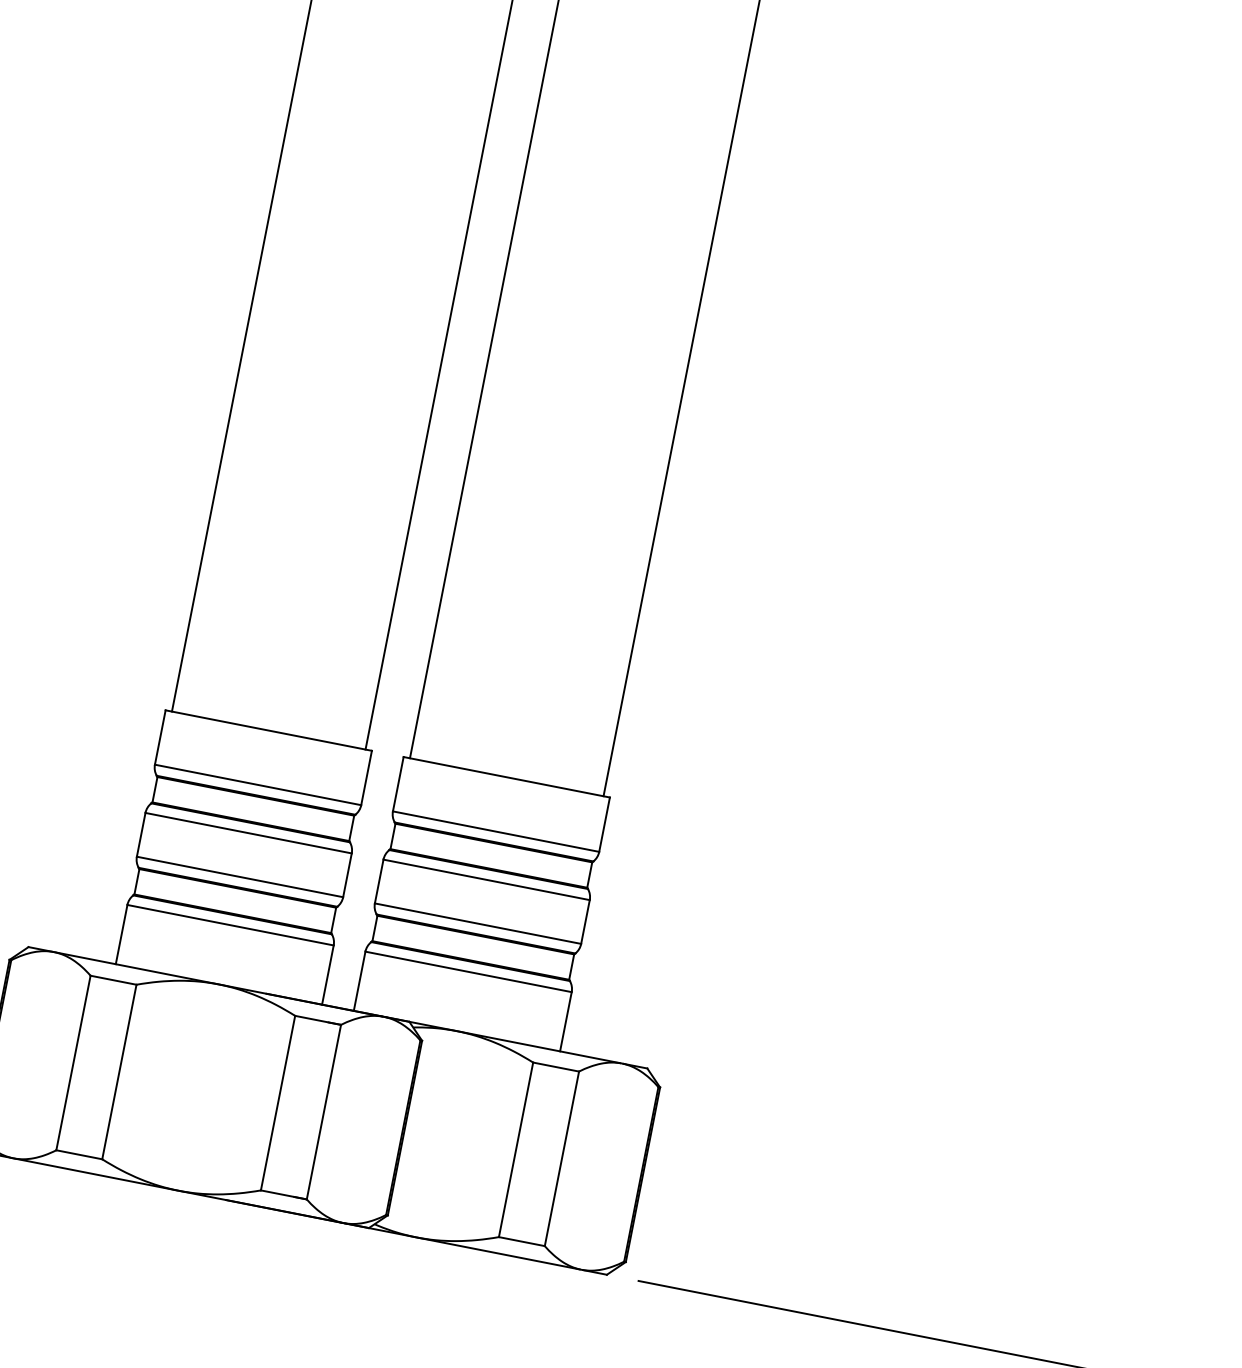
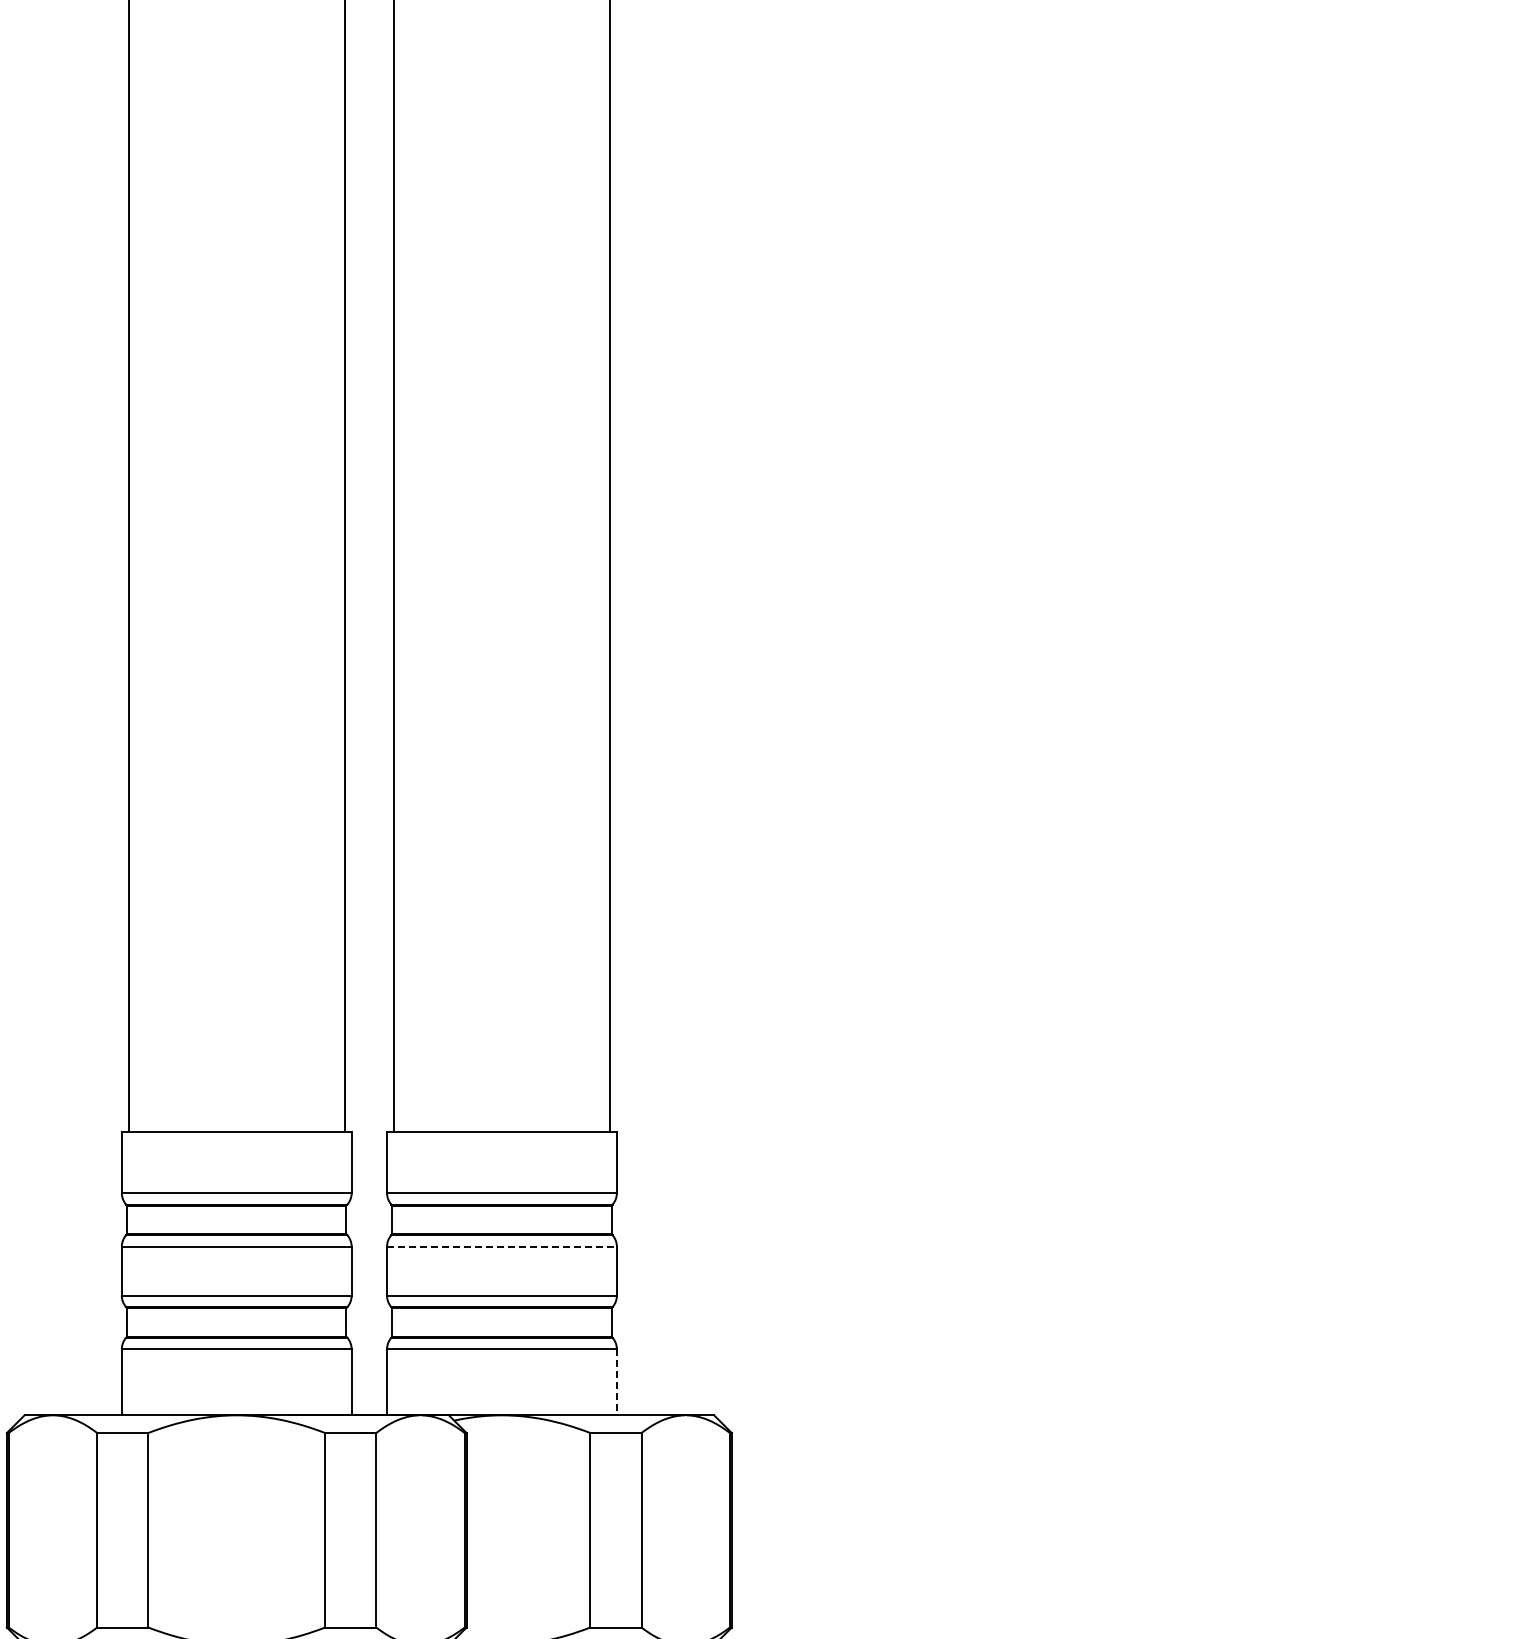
line: (486, 879) -> (501, 1246), solid -> dashed
line: (565, 1021) -> (616, 1382), solid -> dashed

